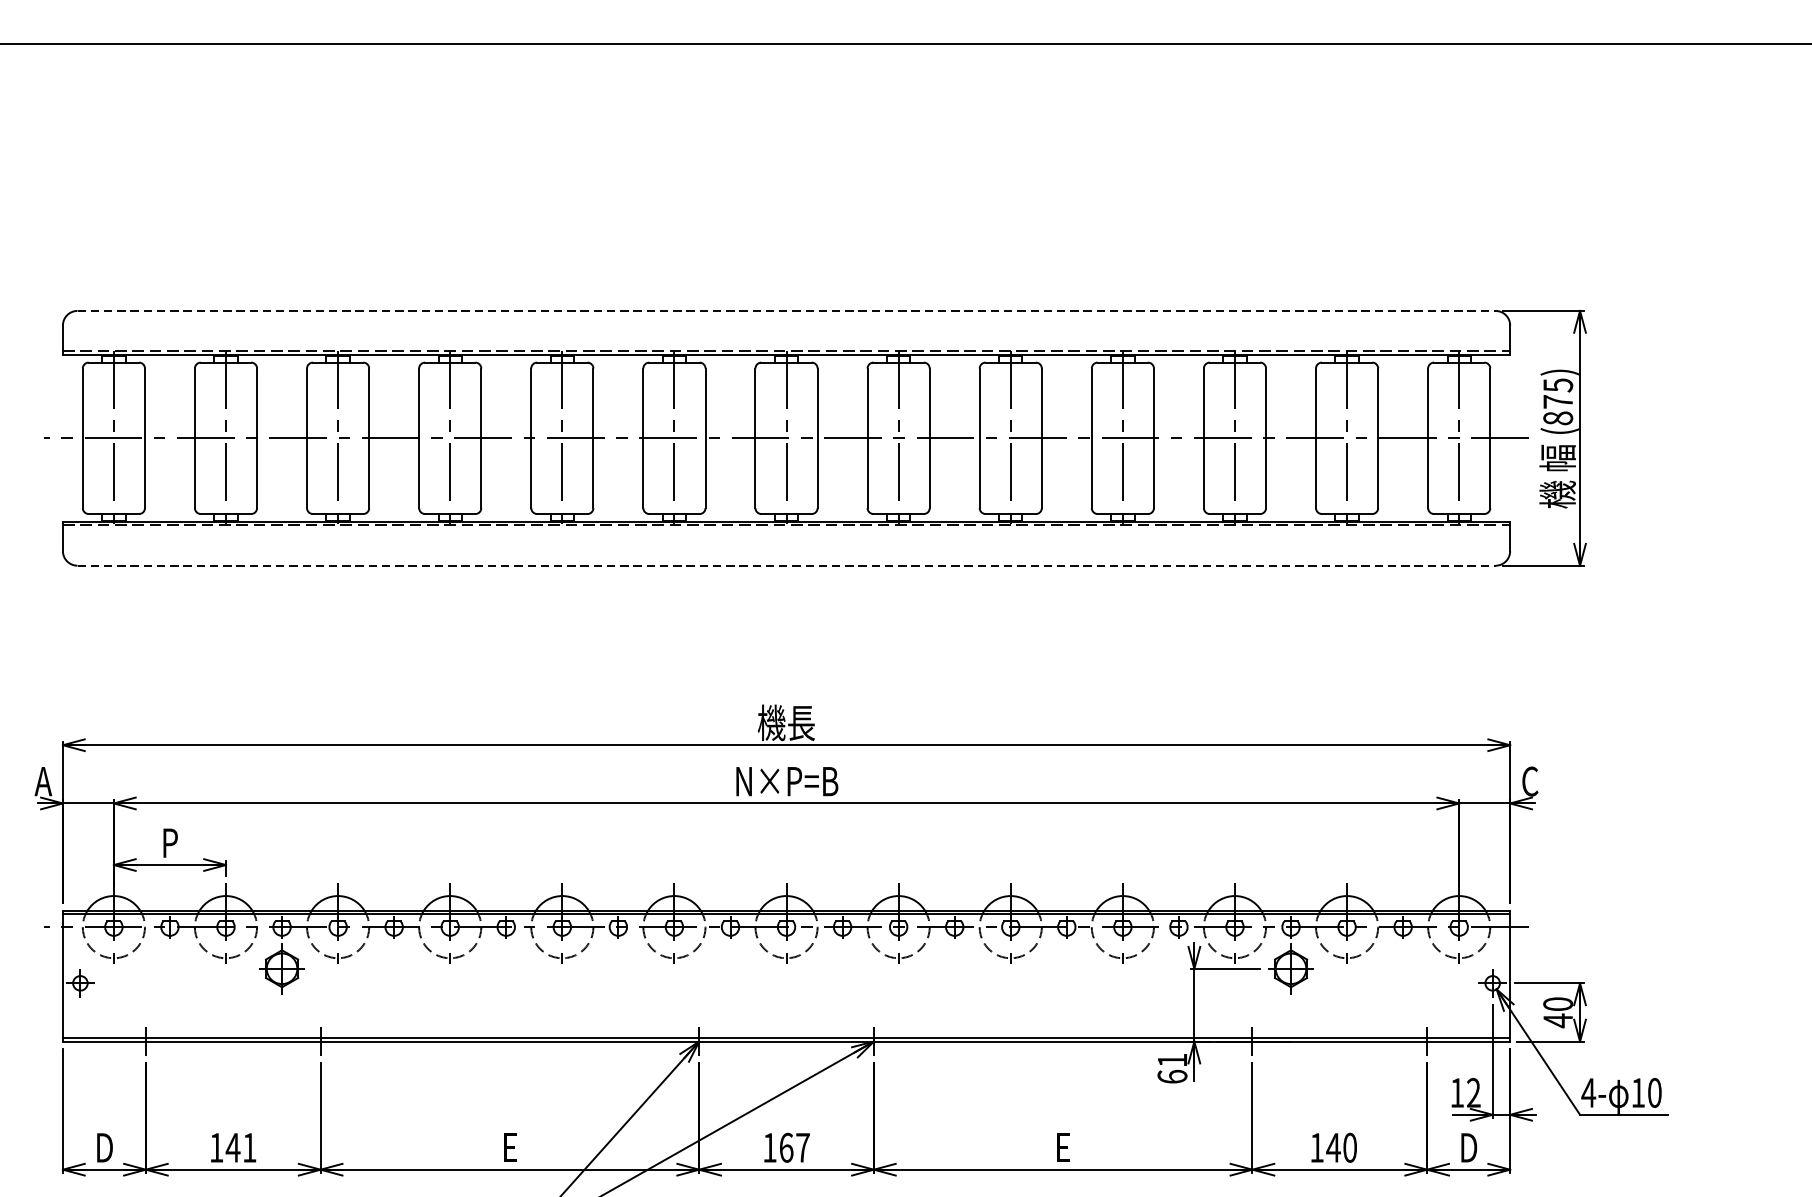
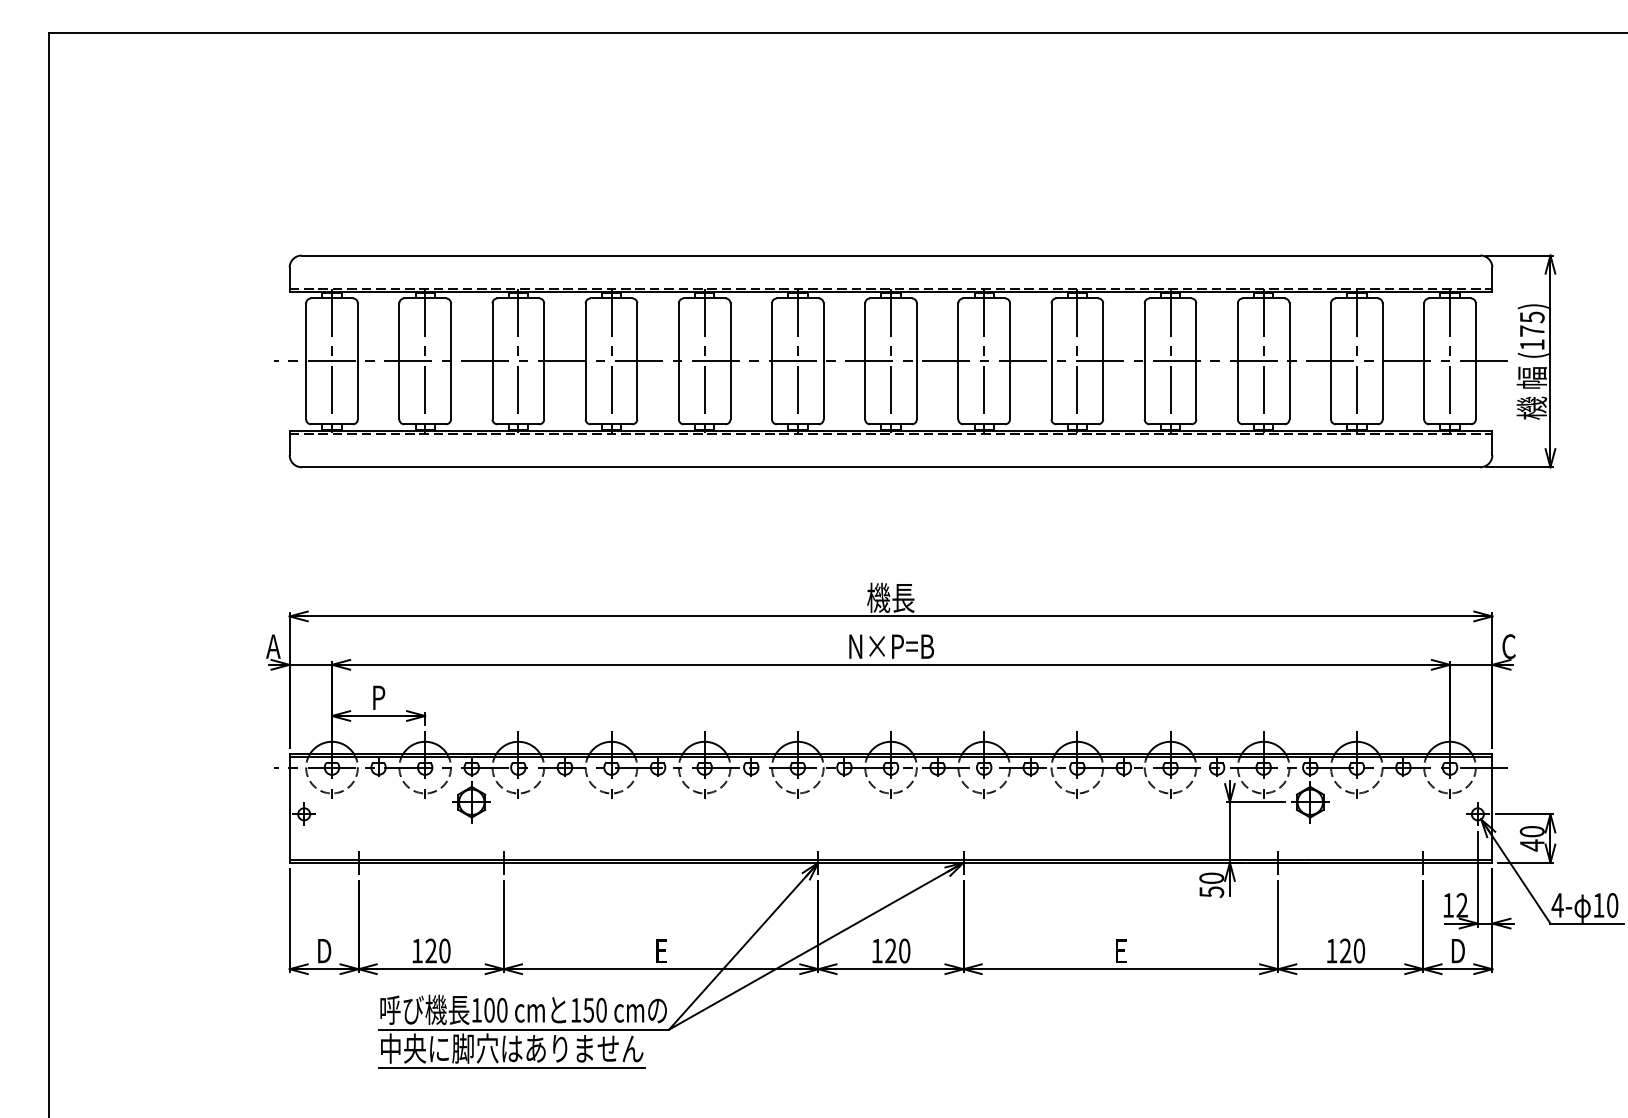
line: (787, 310) -> (891, 255), dashed -> solid
text: (1557, 417) -> (1531, 344), (875) -> (175)
line: (787, 565) -> (891, 467), dashed -> solid
text: (1172, 1067) -> (1211, 884), 61 -> 50
text: (240, 1147) -> (437, 950), 141 -> 120
text: (794, 1147) -> (897, 950), 167 -> 120
text: (1333, 1147) -> (1345, 950), 140 -> 120

